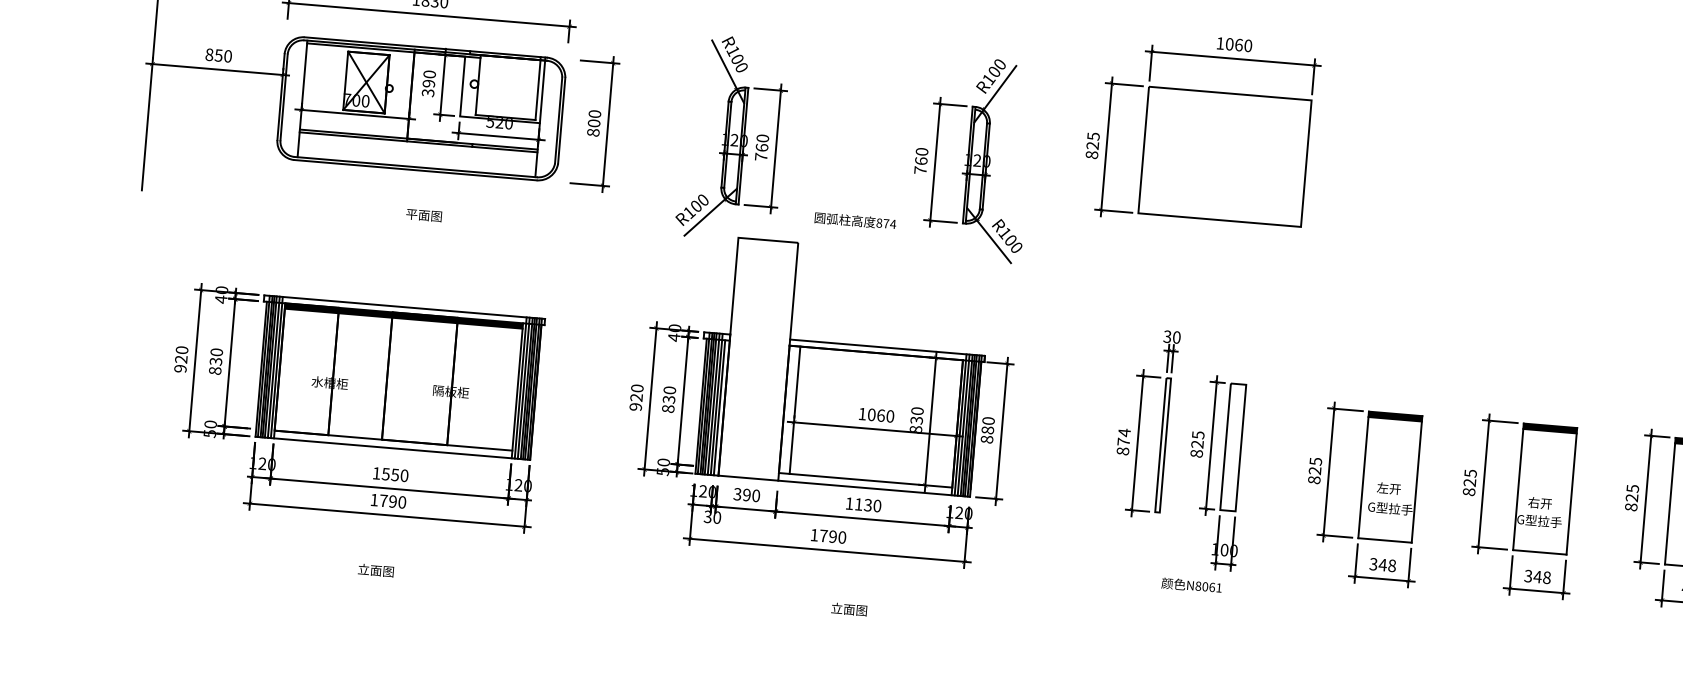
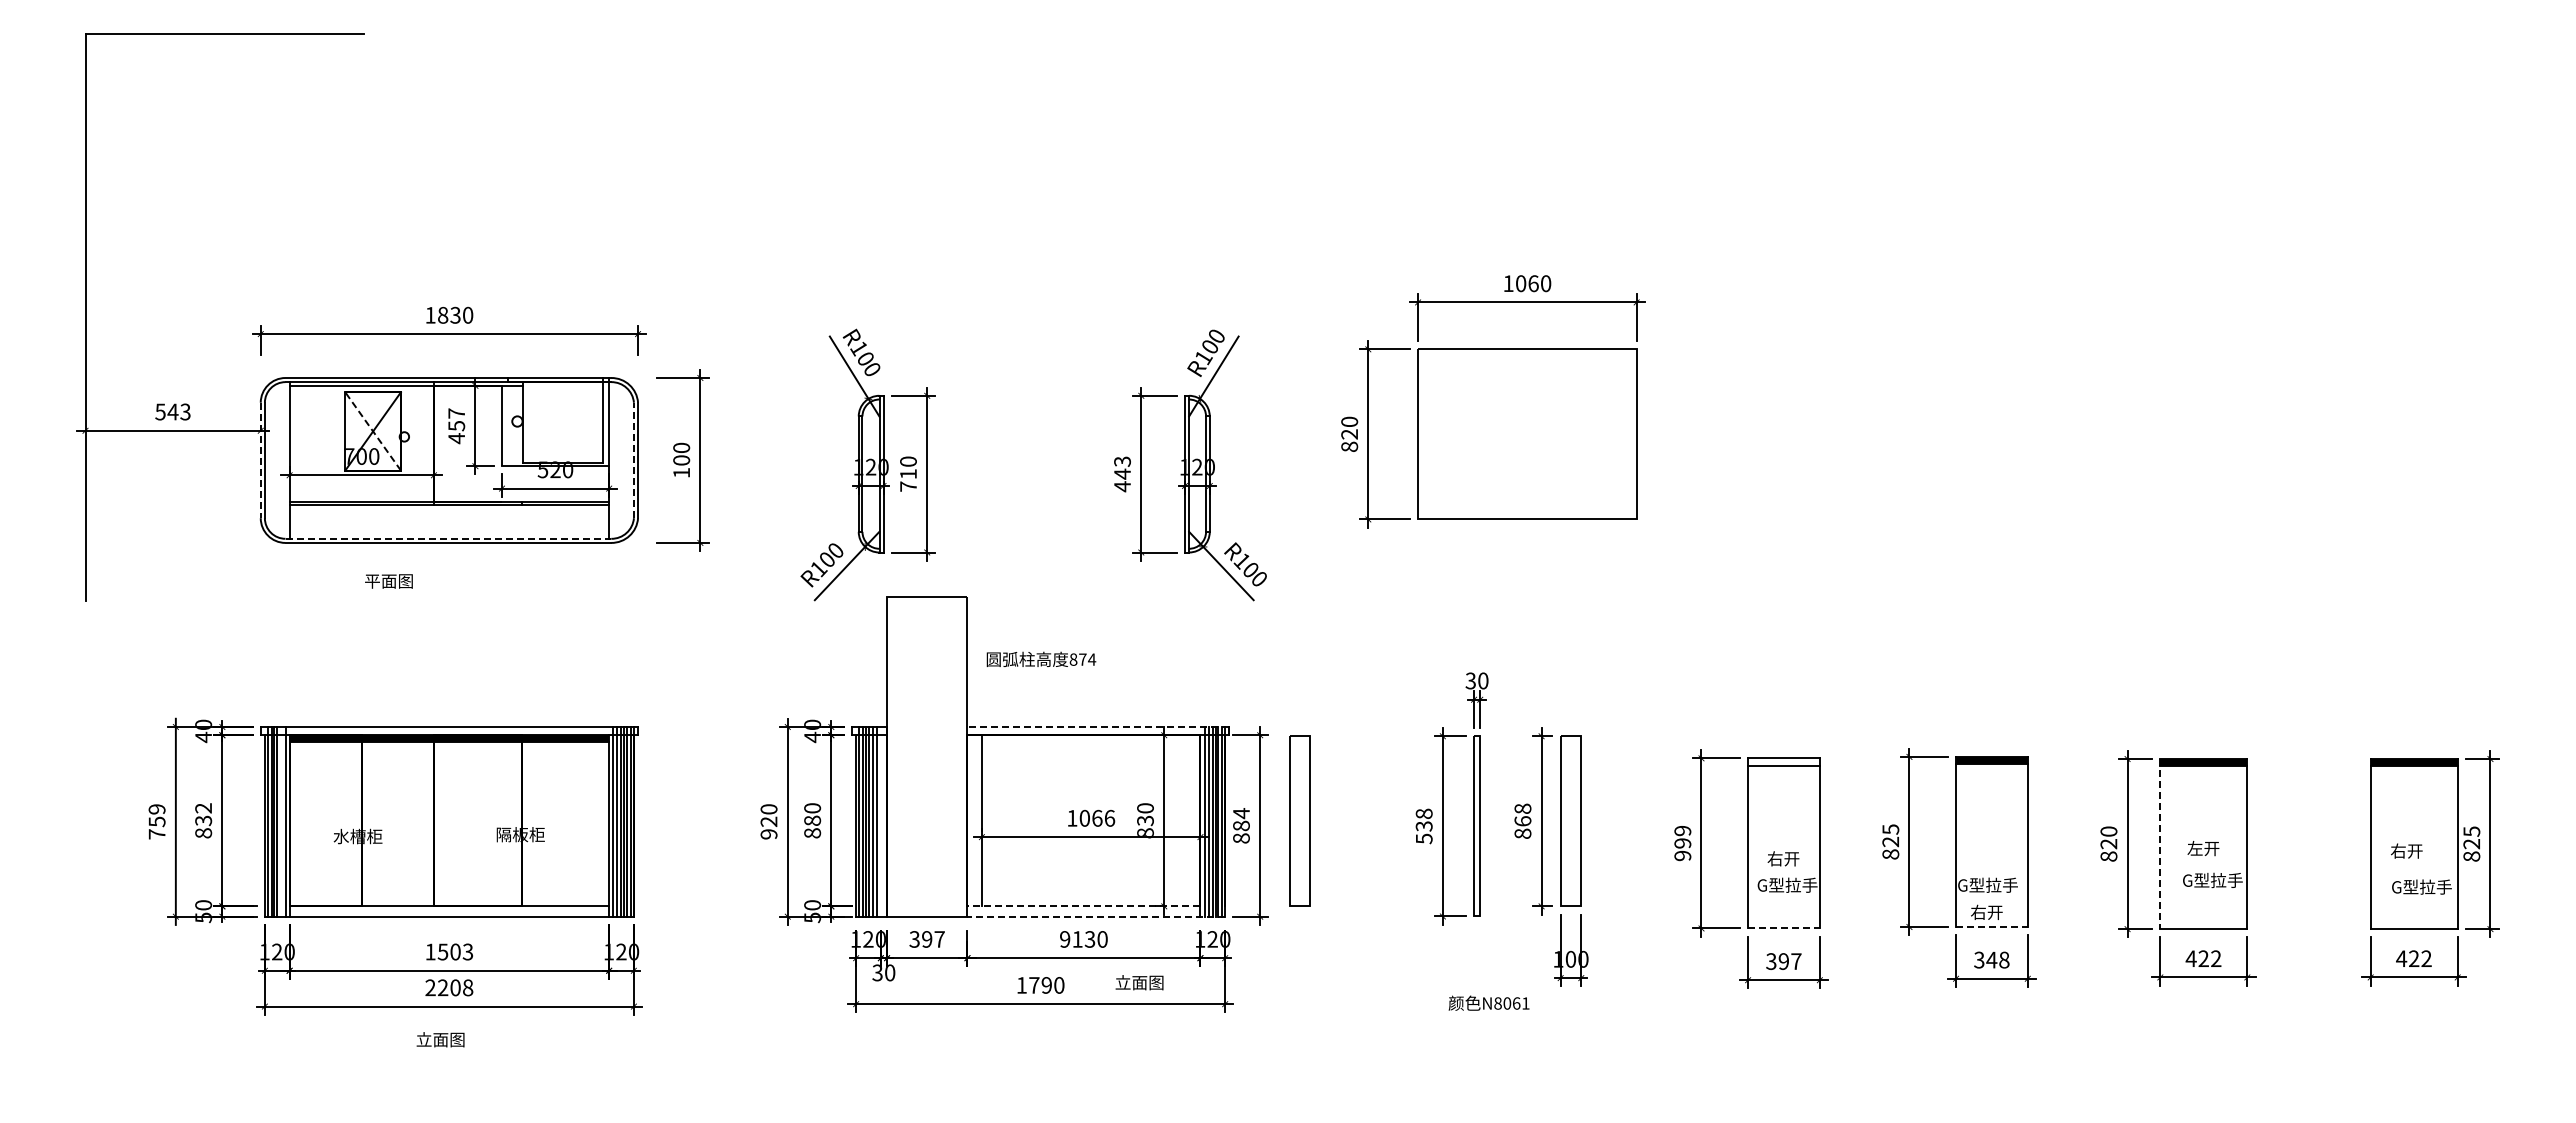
text: (218, 55) -> (172, 411), 850 -> 543
line: (365, 82) -> (372, 431), solid -> dashed
text: (428, 84) -> (456, 426), 390 -> 457
line: (280, 97) -> (260, 460), solid -> dashed
line: (558, 120) -> (633, 460), solid -> dashed
text: (593, 132) -> (681, 472), 800 -> 100
text: (1093, 136) -> (1349, 421), 825 -> 820
text: (762, 147) -> (908, 473), 760 -> 710
text: (921, 161) -> (1122, 474), 760 -> 443
line: (415, 166) -> (448, 538), solid -> dashed
text: (423, 215) -> (388, 581), moved
text: (855, 220) -> (1041, 658), moved
line: (887, 348) -> (1098, 727), solid -> dashed
text: (216, 352) -> (203, 808), 830 -> 832
text: (180, 359) -> (156, 821), 920 -> 759
line: (273, 367) -> (281, 821), removed
text: (669, 399) -> (812, 820), 830 -> 880
line: (719, 407) -> (880, 825), removed
text: (890, 415) -> (1109, 817), 1060 -> 1066
fill: (1395, 416) -> (1783, 761), removed
text: (988, 421) -> (1241, 813), 880 -> 884
part: (1031, 429) -> (1299, 820), added
text: (1197, 439) -> (1522, 814), 825 -> 868
text: (1123, 442) -> (1423, 826), 874 -> 538
text: (1314, 470) -> (1682, 843), 825 -> 999
text: (399, 474) -> (461, 951), 1550 -> 1503
line: (865, 480) -> (1083, 906), solid -> dashed
text: (1382, 487) -> (1774, 858), 左开 -> 右开
line: (874, 488) -> (1096, 916), solid -> dashed
text: (1632, 488) -> (2108, 831), 825 -> 820
text: (756, 495) -> (939, 939), 390 -> 397
text: (388, 501) -> (449, 987), 1790 -> 2208
line: (1670, 501) -> (2160, 844), solid -> dashed
text: (1539, 502) -> (1986, 911), moved
text: (849, 503) -> (1065, 939), 1130 -> 9130
line: (1384, 540) -> (1783, 928), solid -> dashed
line: (1539, 552) -> (1991, 927), solid -> dashed
text: (1387, 565) -> (1789, 961), 348 -> 397
text: (375, 570) -> (440, 1039), moved
text: (1191, 584) -> (1488, 1002), moved
text: (849, 609) -> (1139, 982), moved

